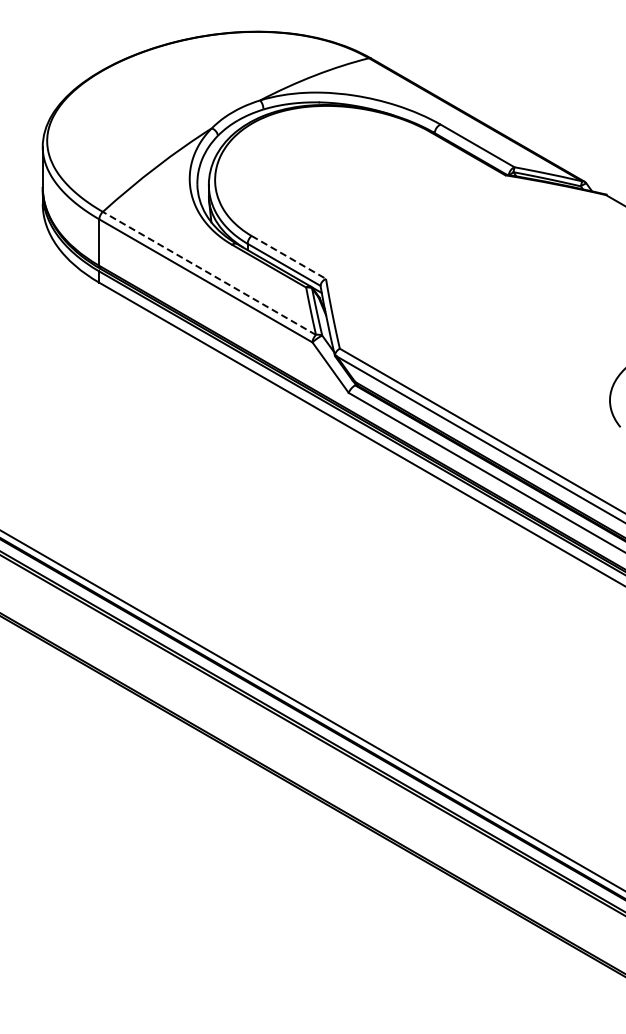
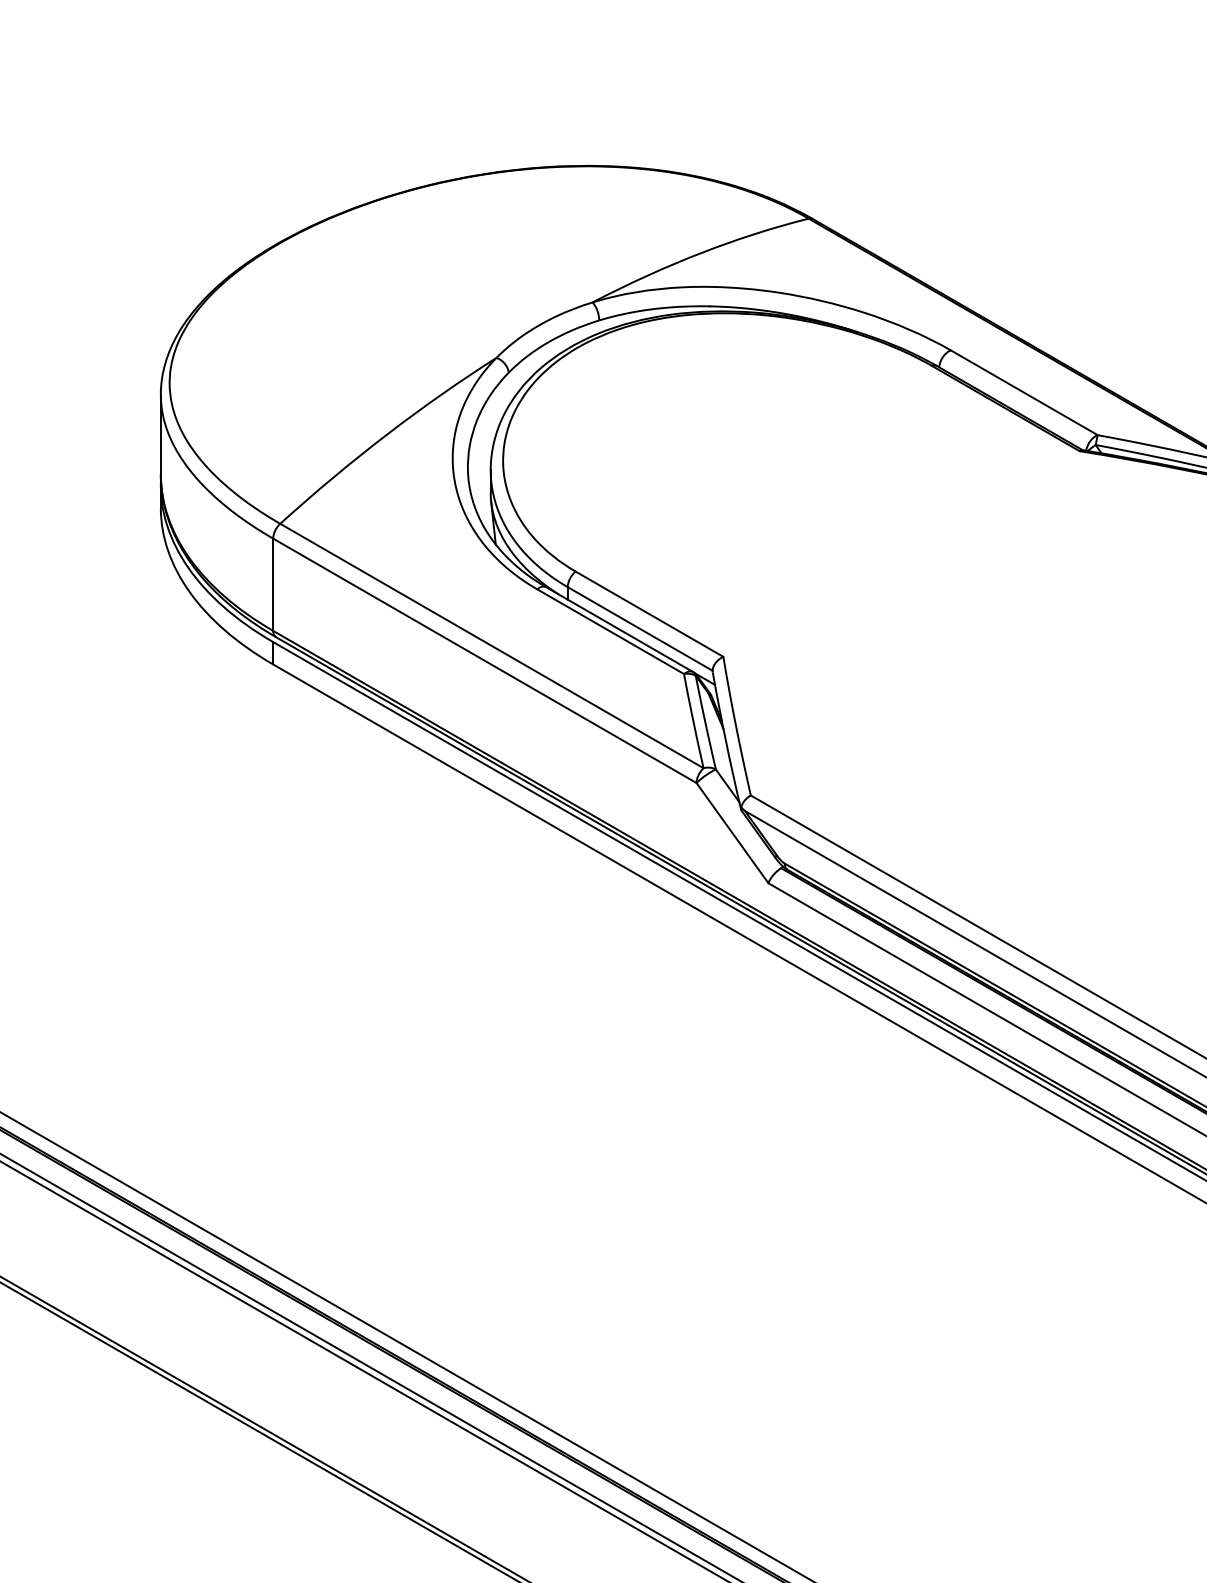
line: (288, 257) -> (648, 614), dashed -> solid
line: (209, 273) -> (491, 646), dashed -> solid

